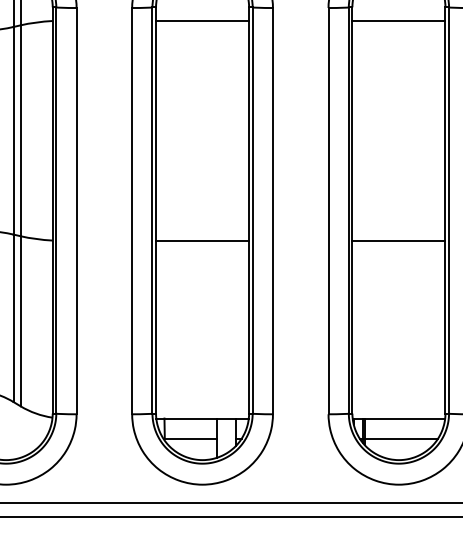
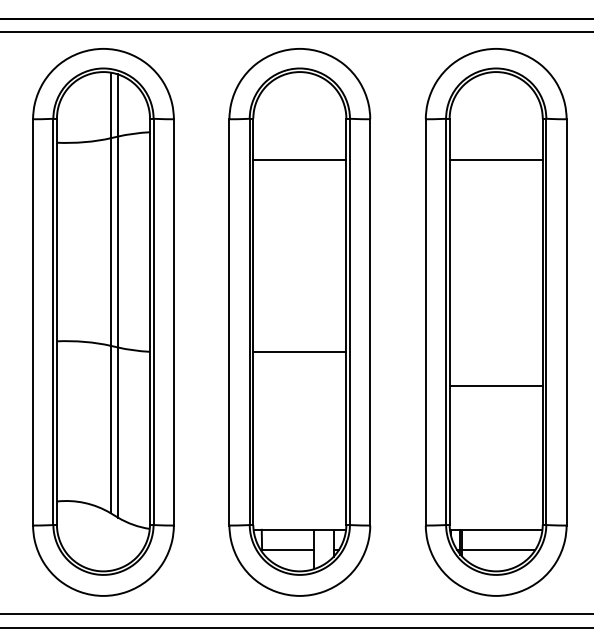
line: (202, 20) -> (299, 159), moved
line: (398, 20) -> (495, 159), moved
line: (398, 241) -> (495, 386), moved

